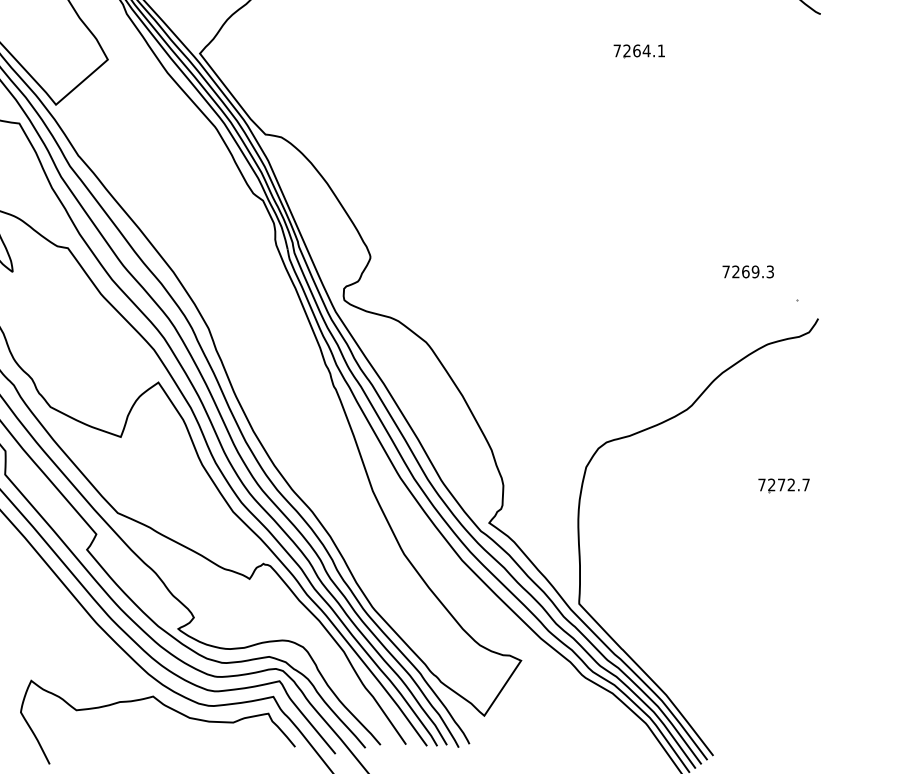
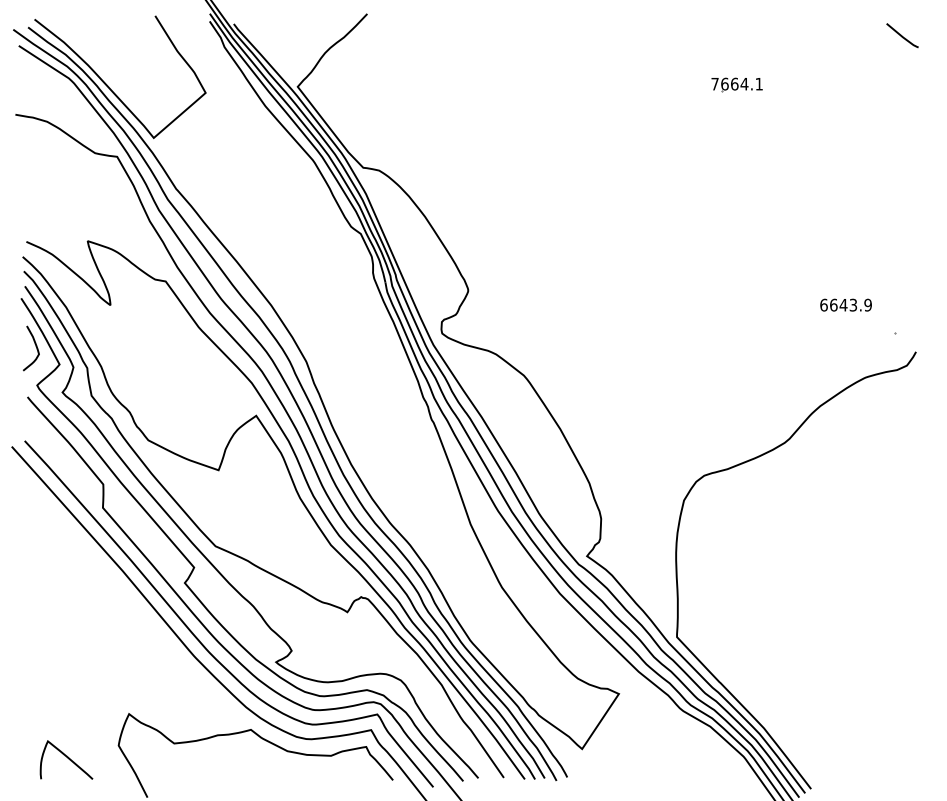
text: (626, 50) -> (724, 83), 7264.1 -> 7664.1
text: (747, 271) -> (845, 304), 7269.3 -> 6643.9
part: (783, 485) -> (881, 518), removed

